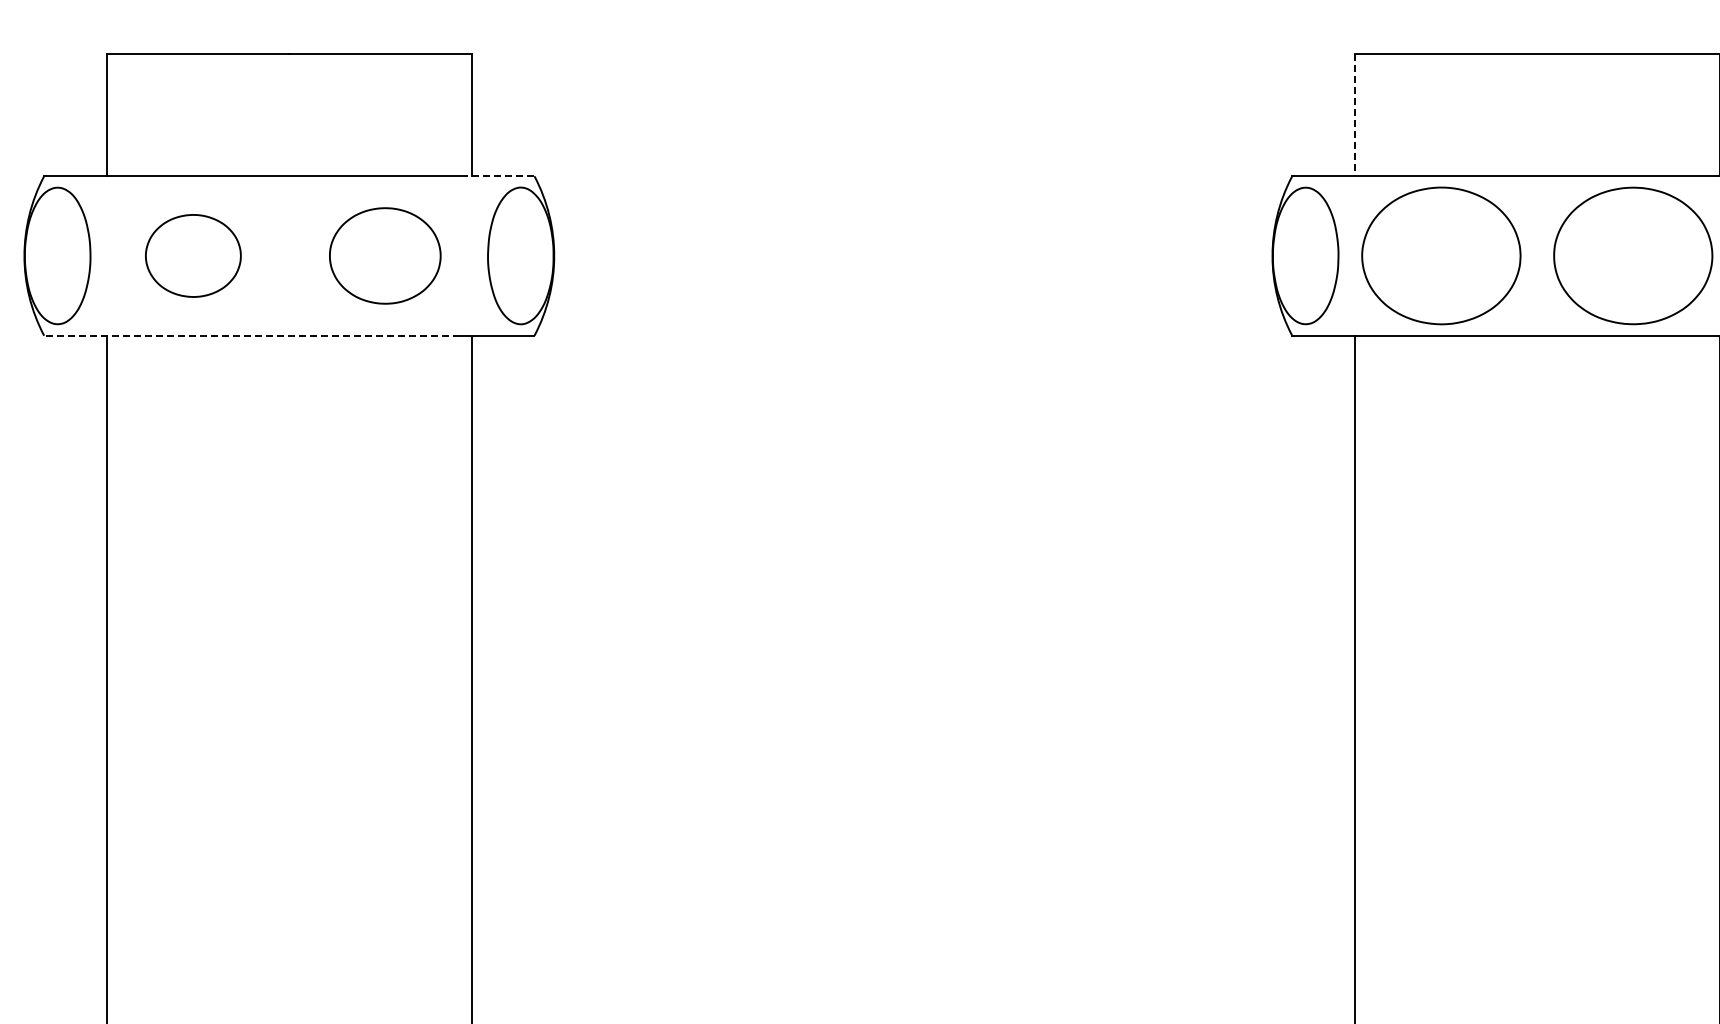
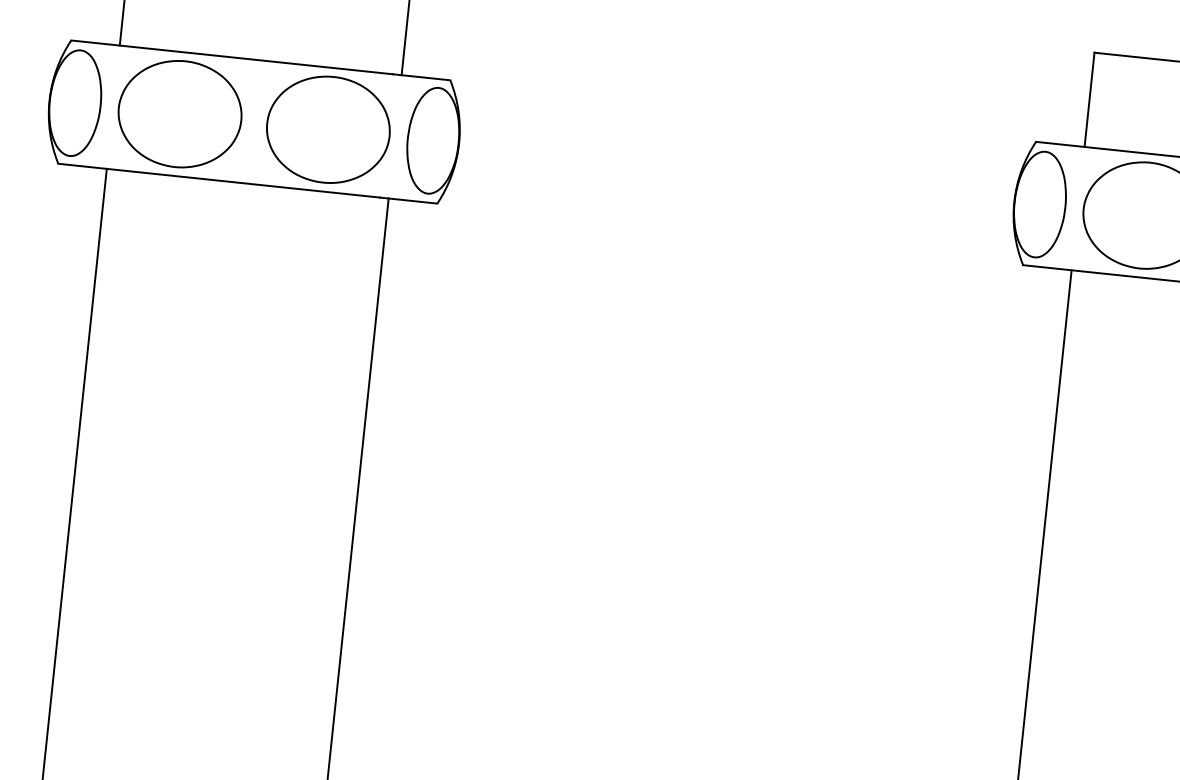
line: (1354, 115) -> (1089, 99), dashed -> solid
line: (496, 176) -> (420, 77), dashed -> solid
part: (193, 255) -> (180, 113), size x1.67
part: (385, 255) -> (328, 129), size x1.43
line: (251, 335) -> (218, 180), dashed -> solid

